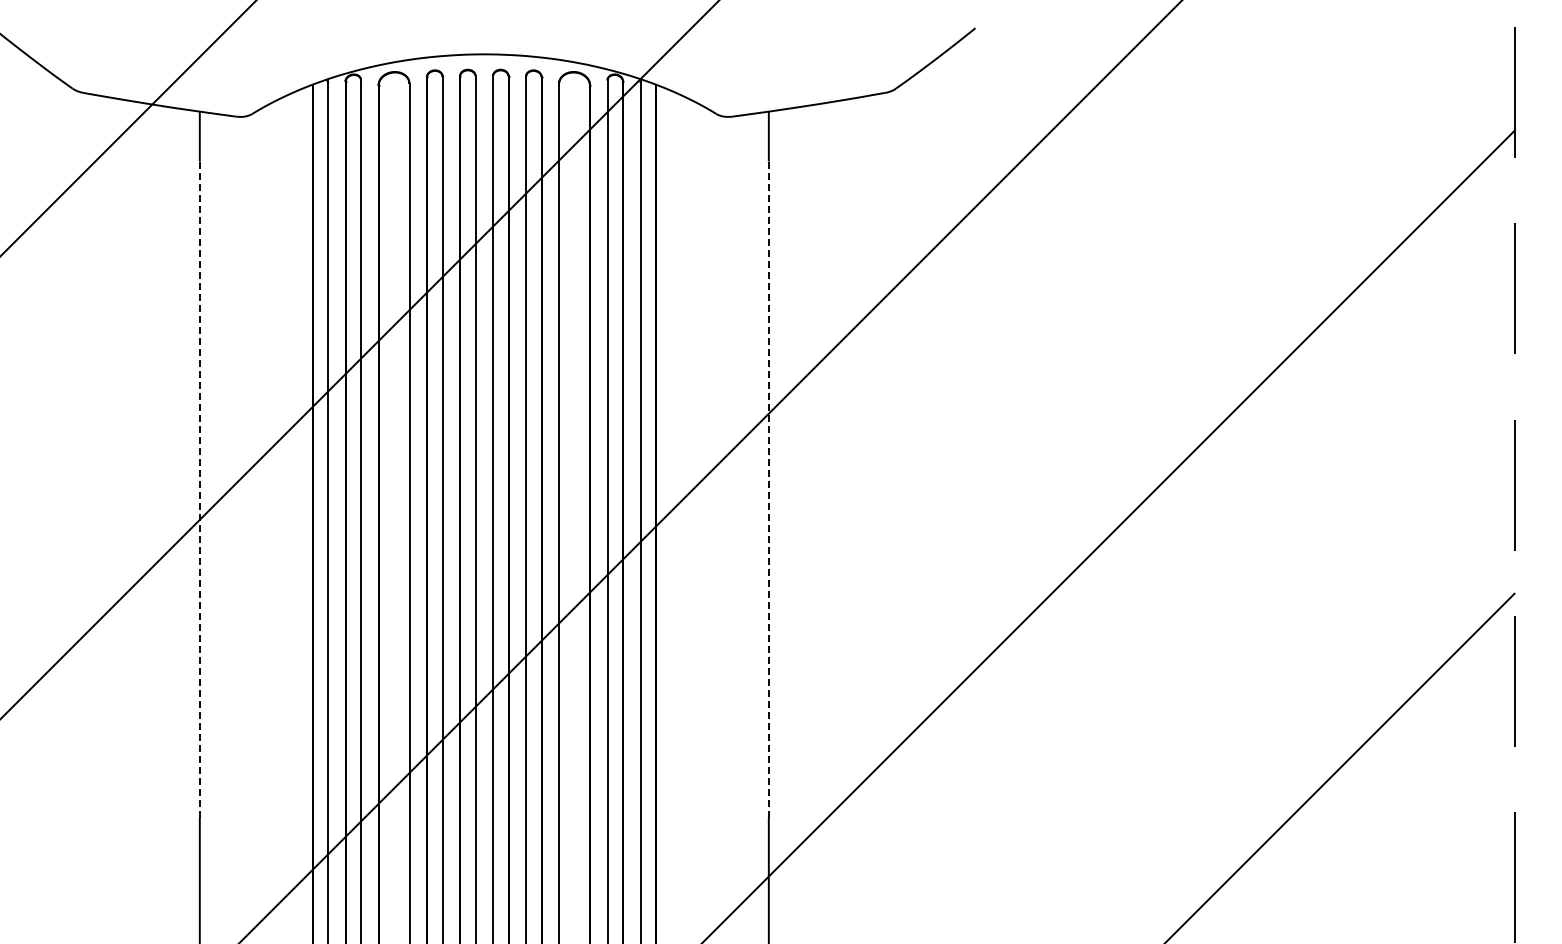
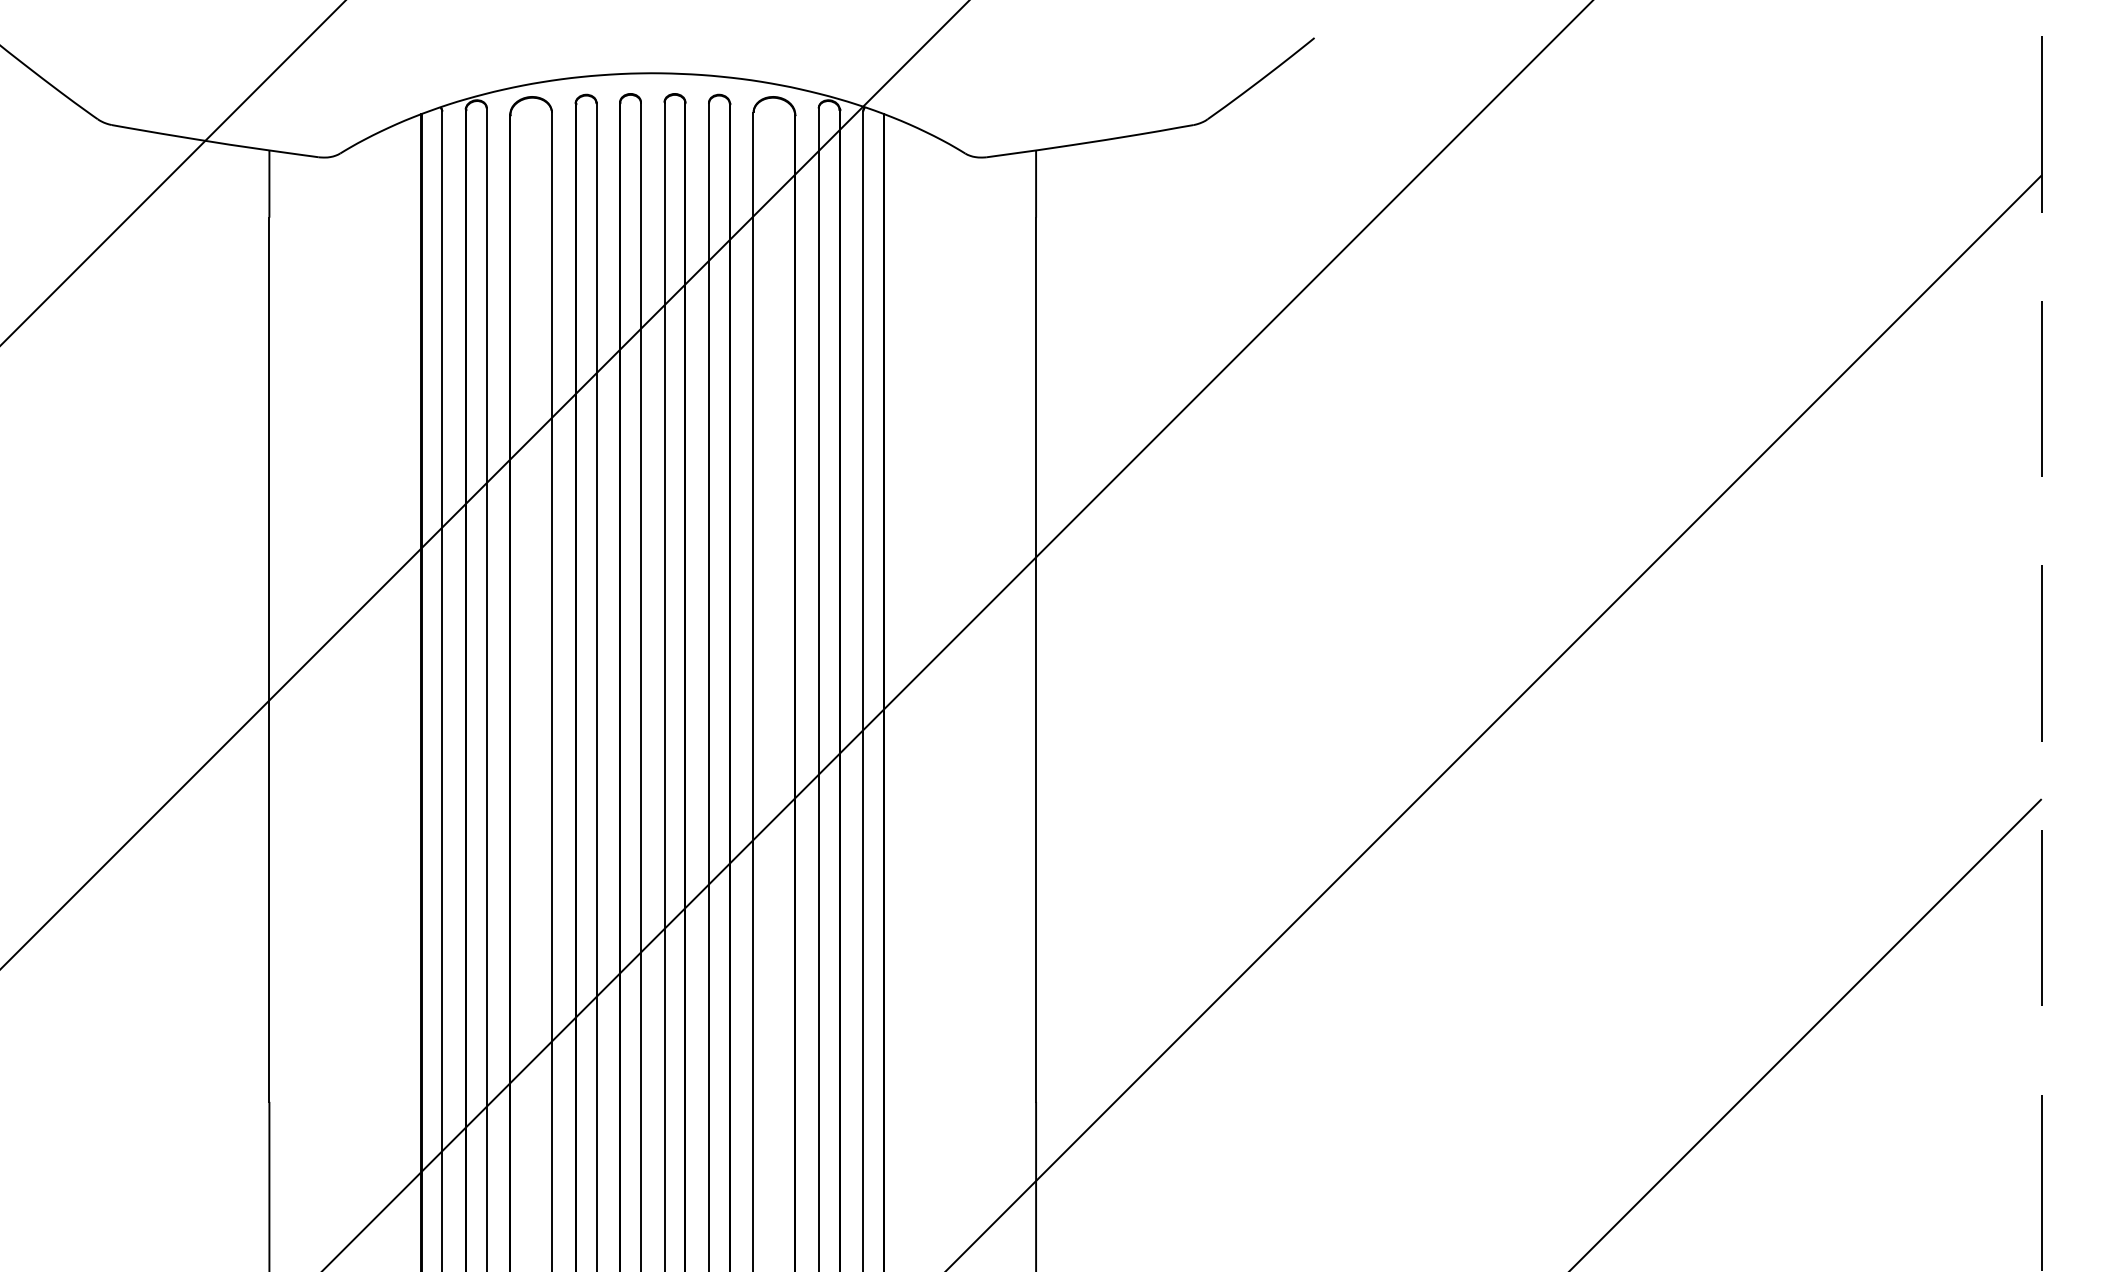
line: (199, 489) -> (268, 659), dashed -> solid
line: (768, 489) -> (1035, 659), dashed -> solid

